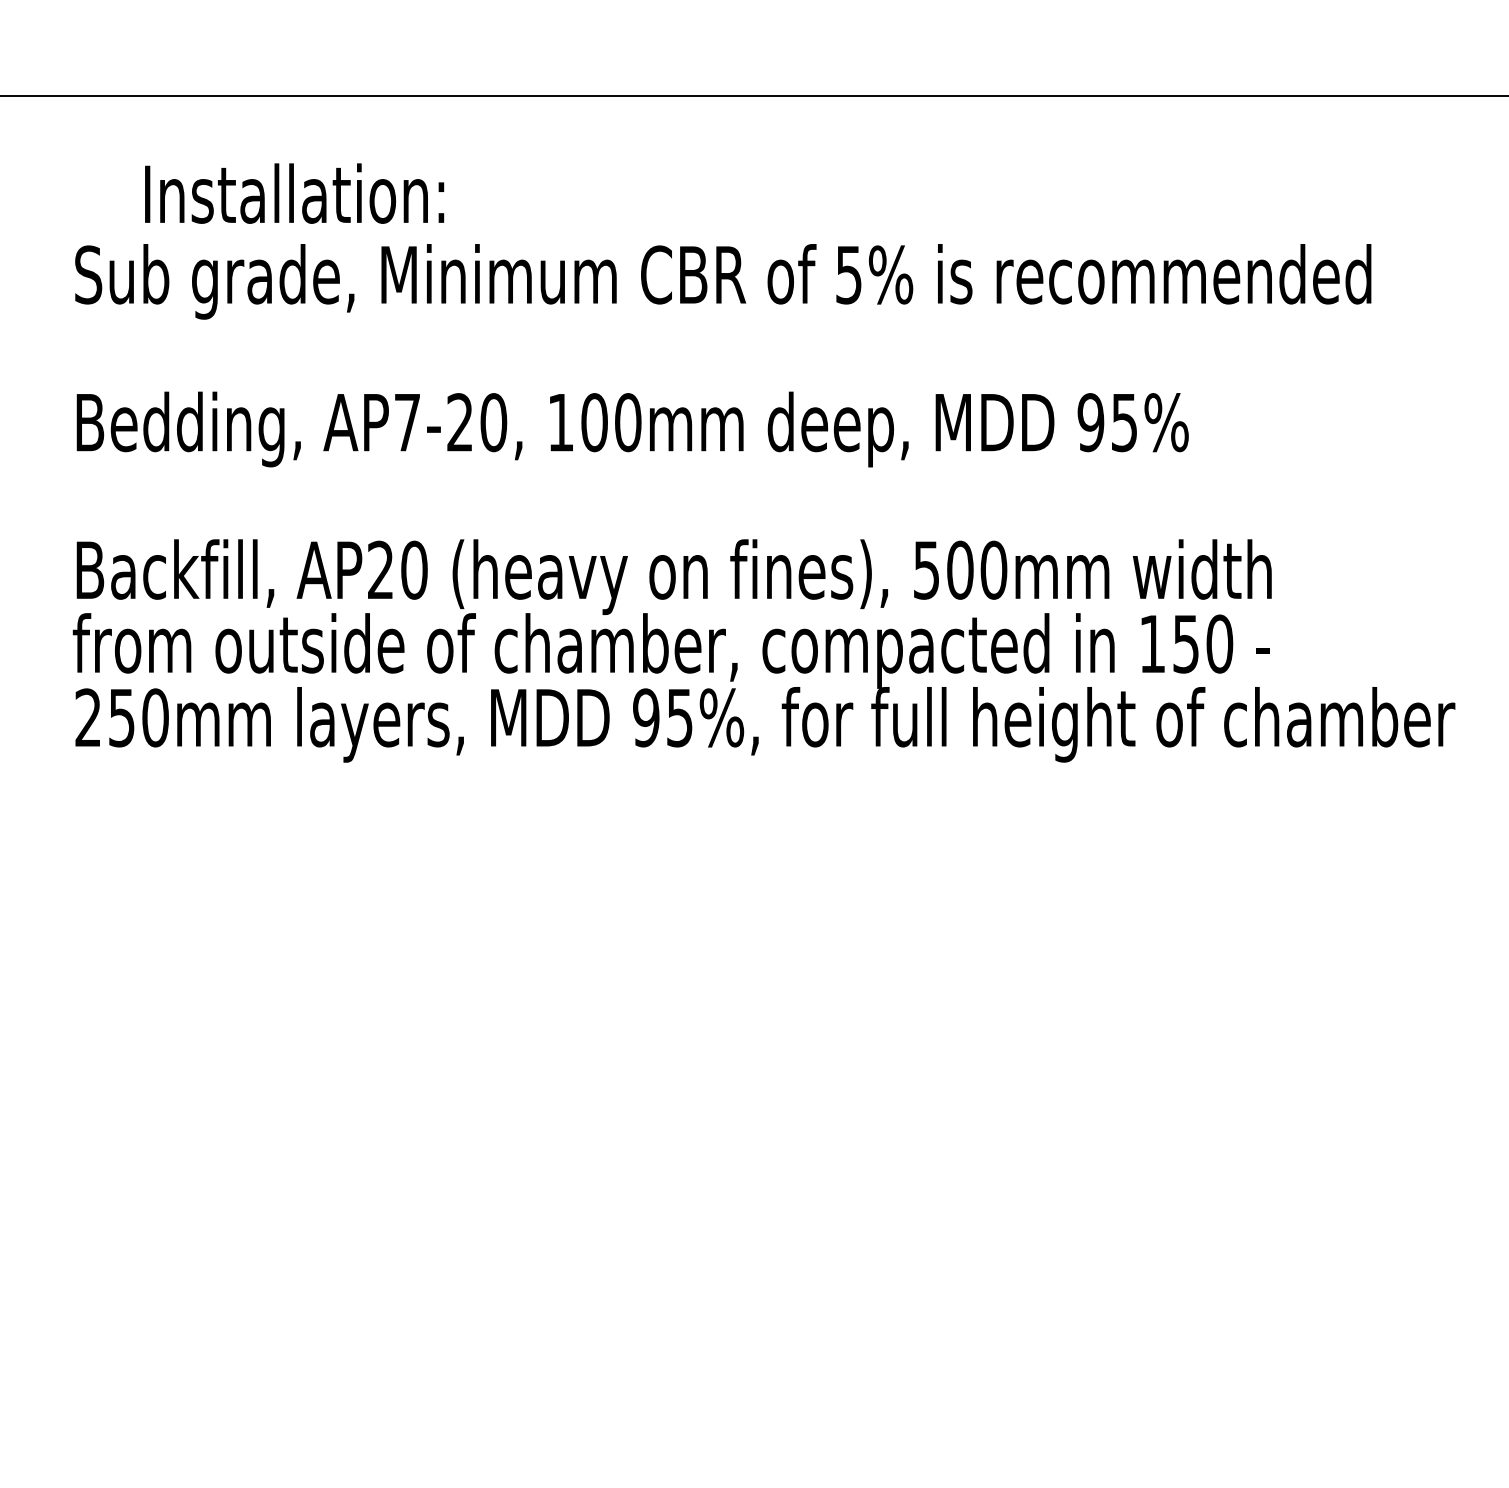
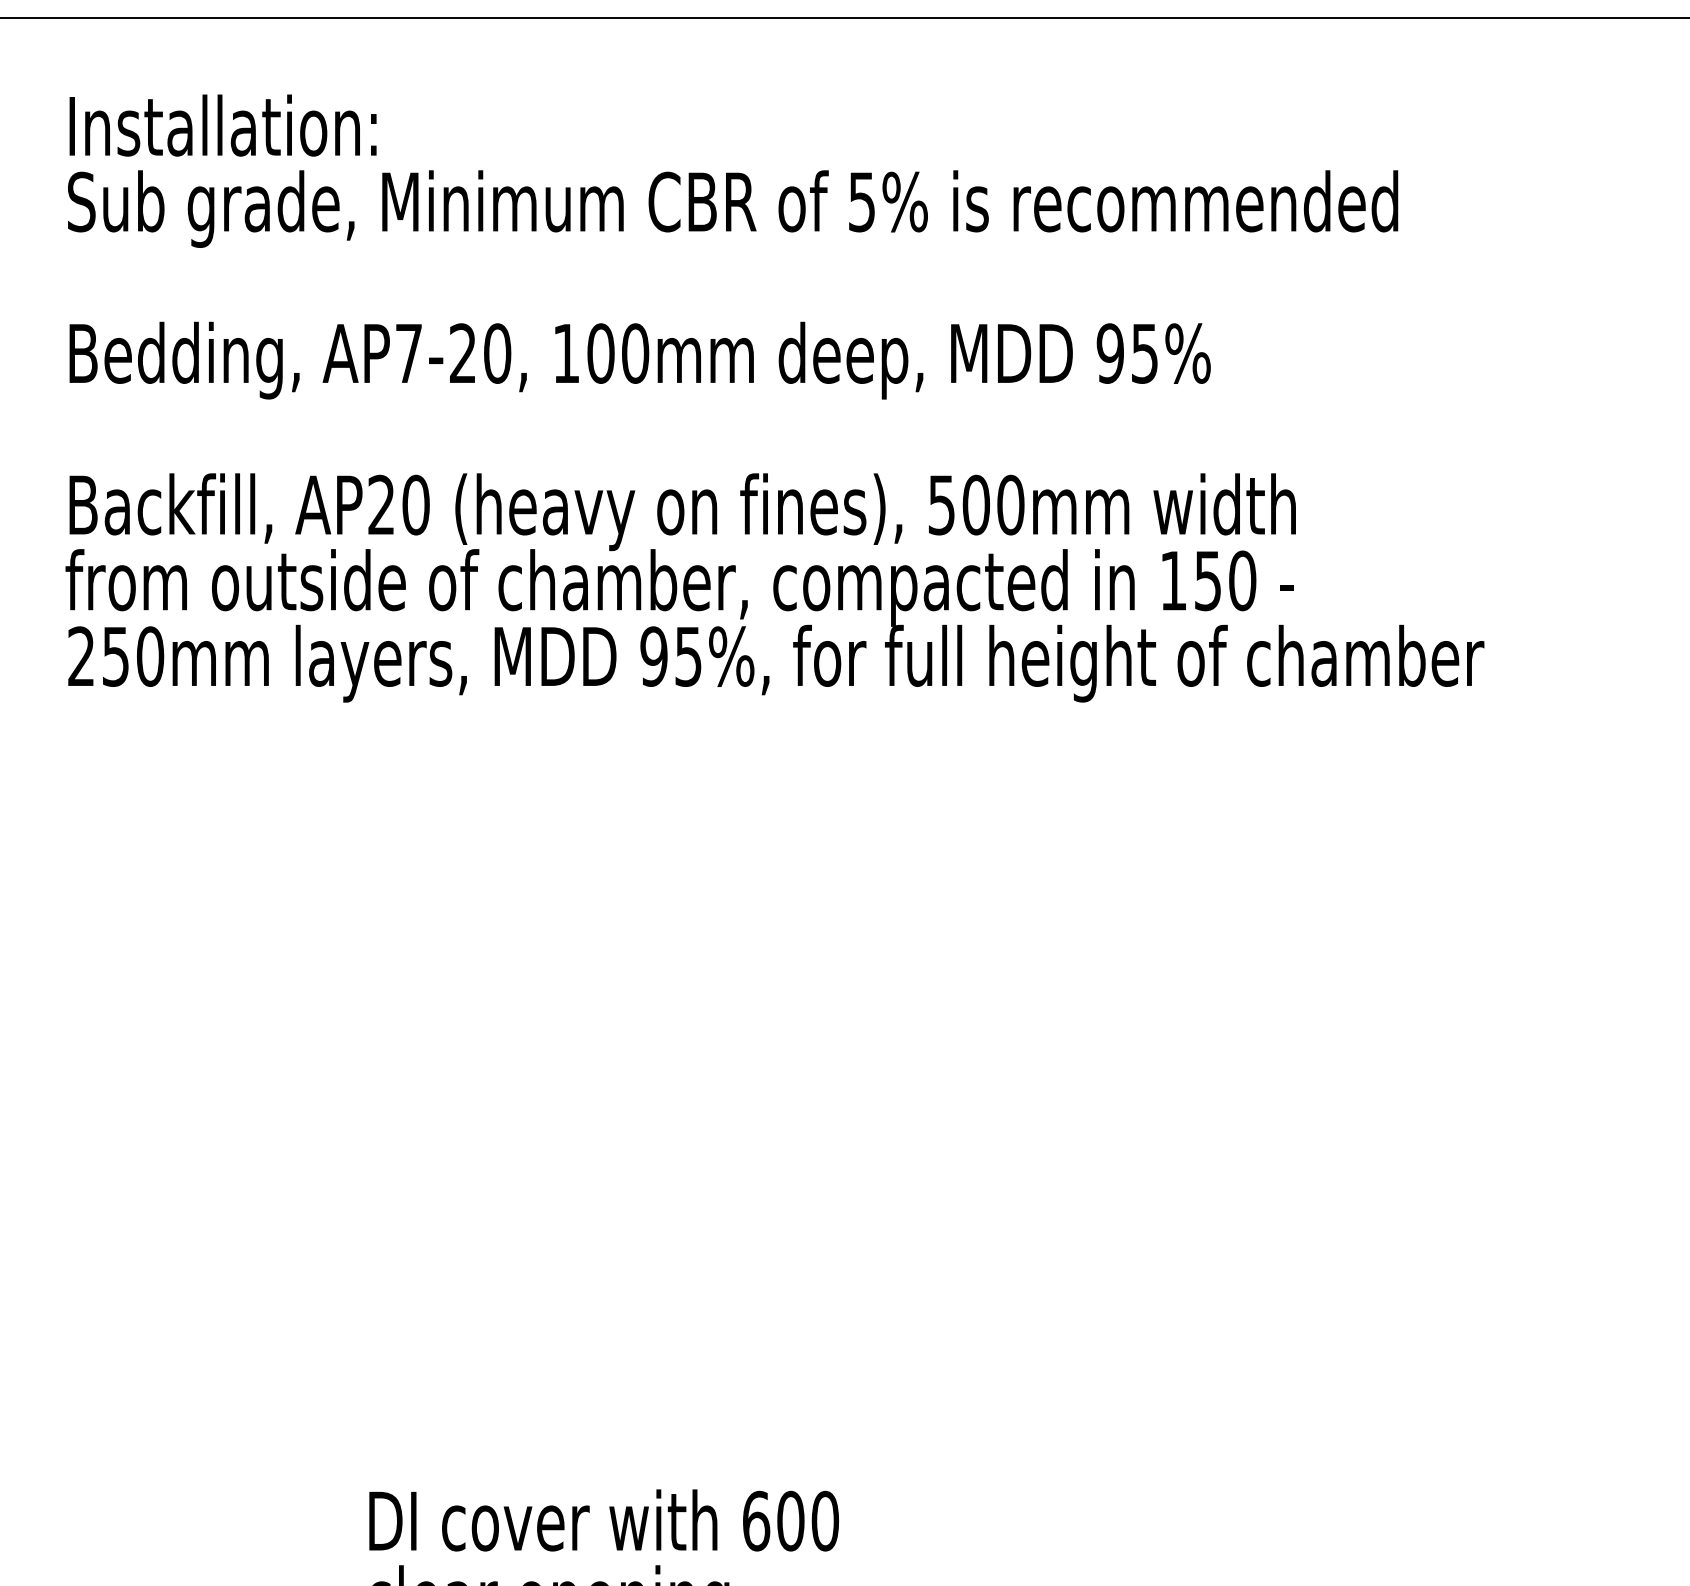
text: (293, 193) -> (222, 125), moved

